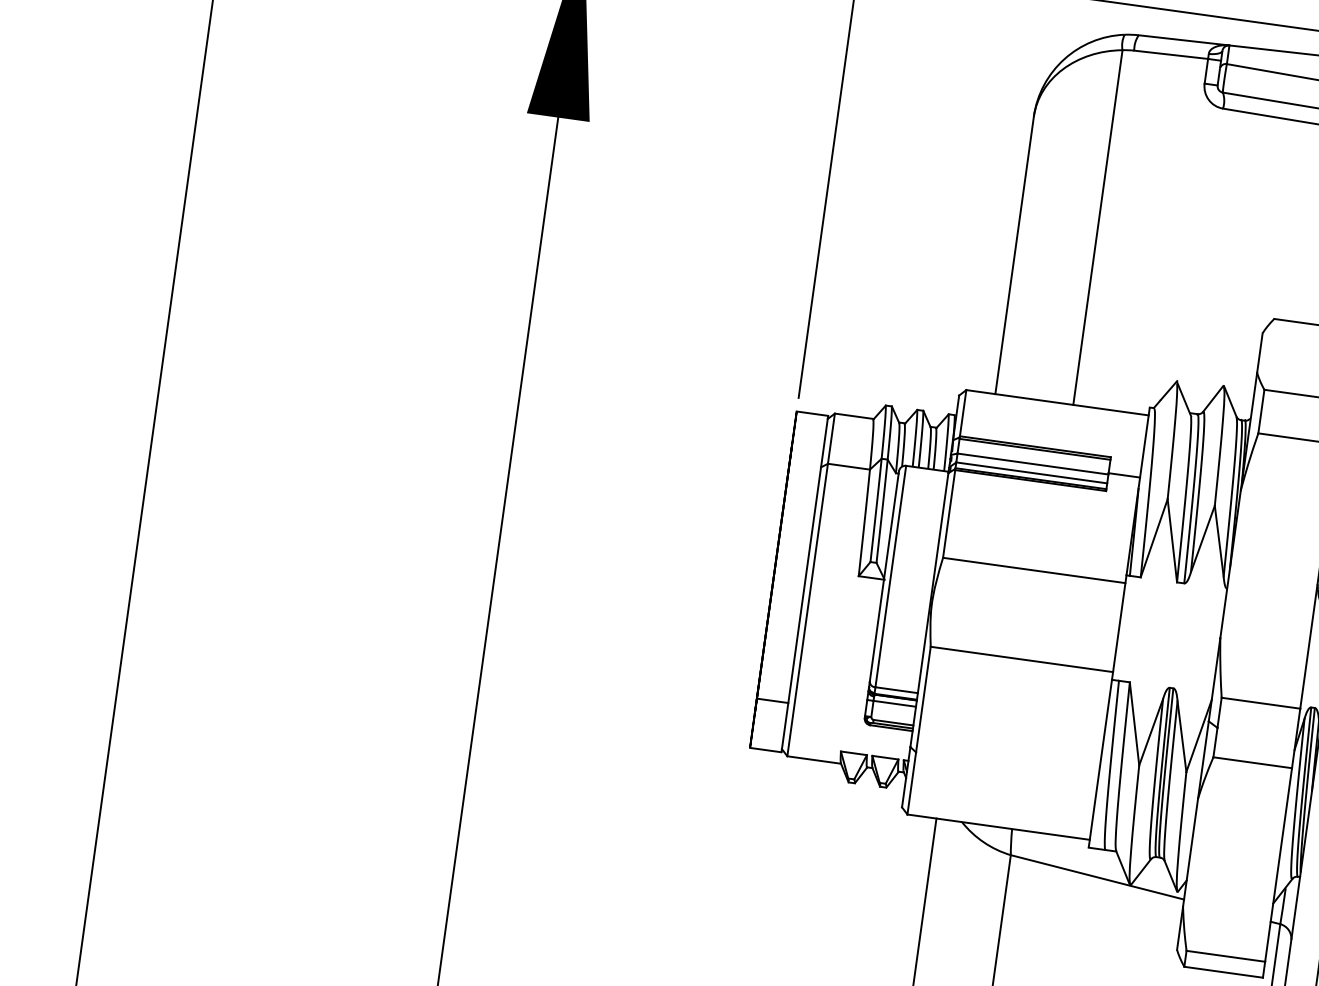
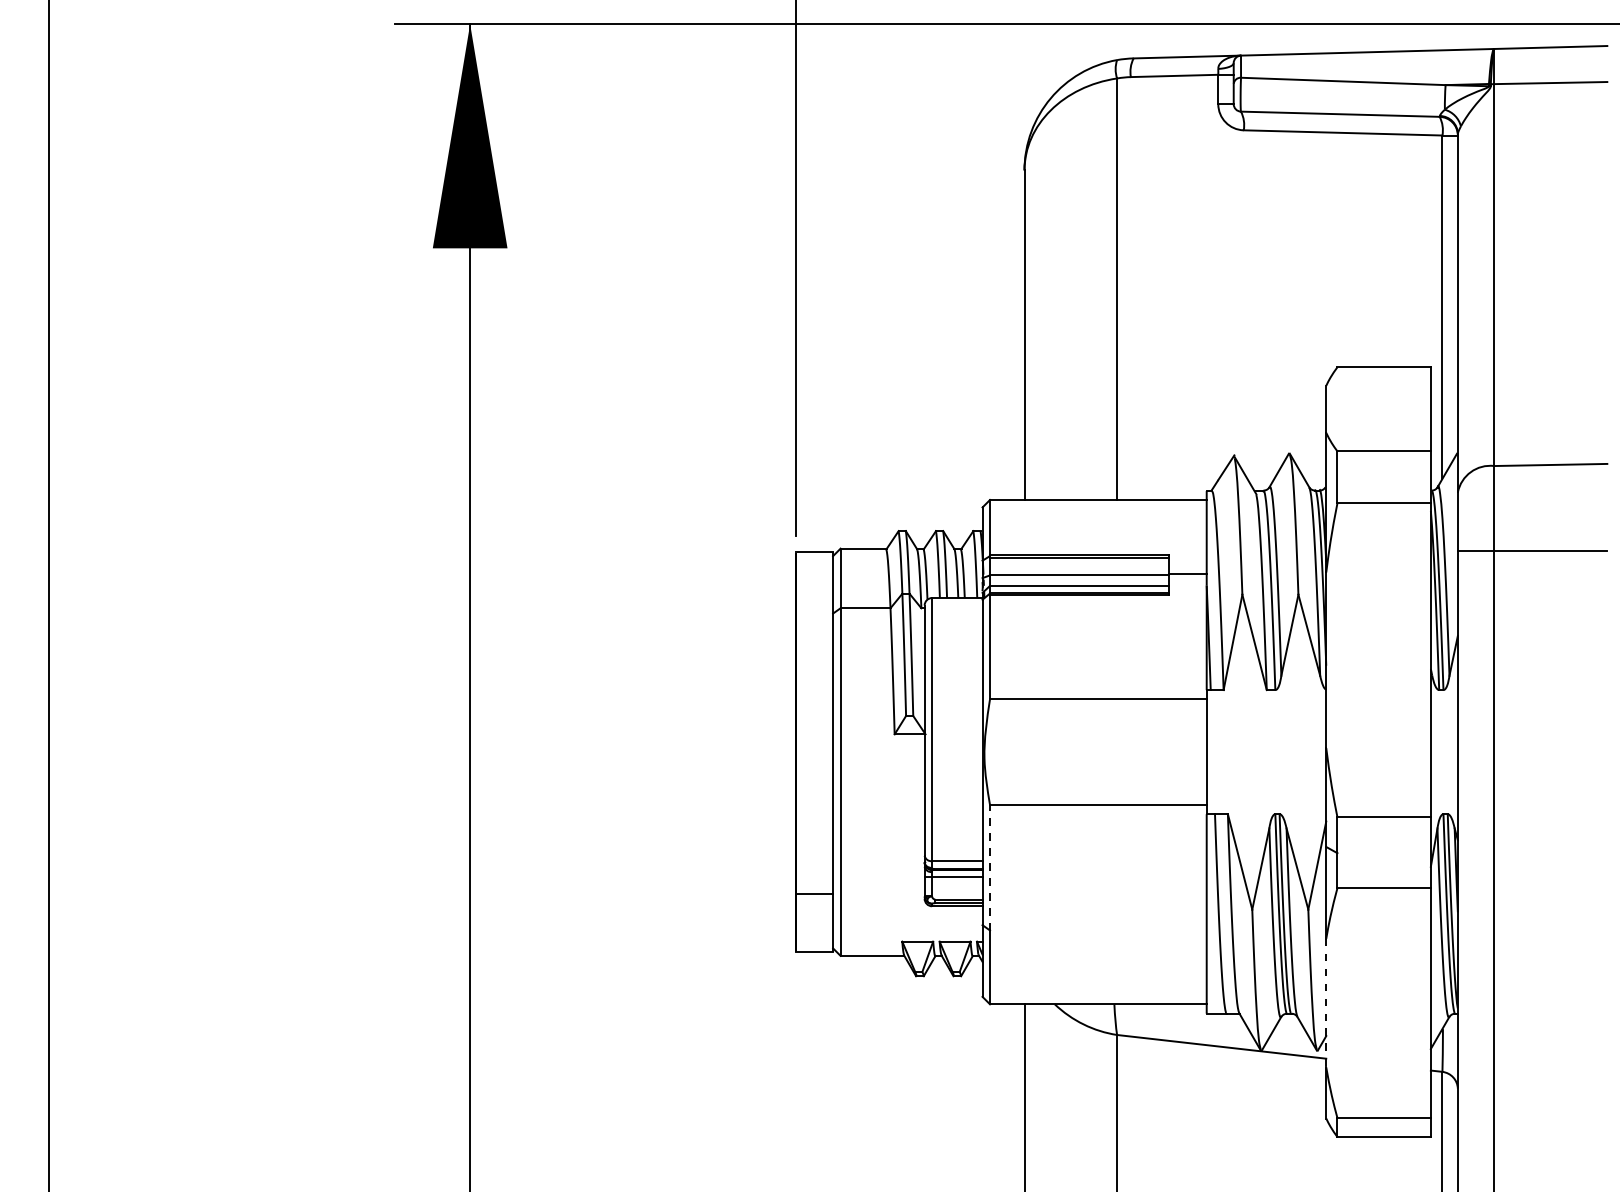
line: (923, 699) -> (990, 867), solid -> dashed
line: (1190, 853) -> (1326, 1003), solid -> dashed

